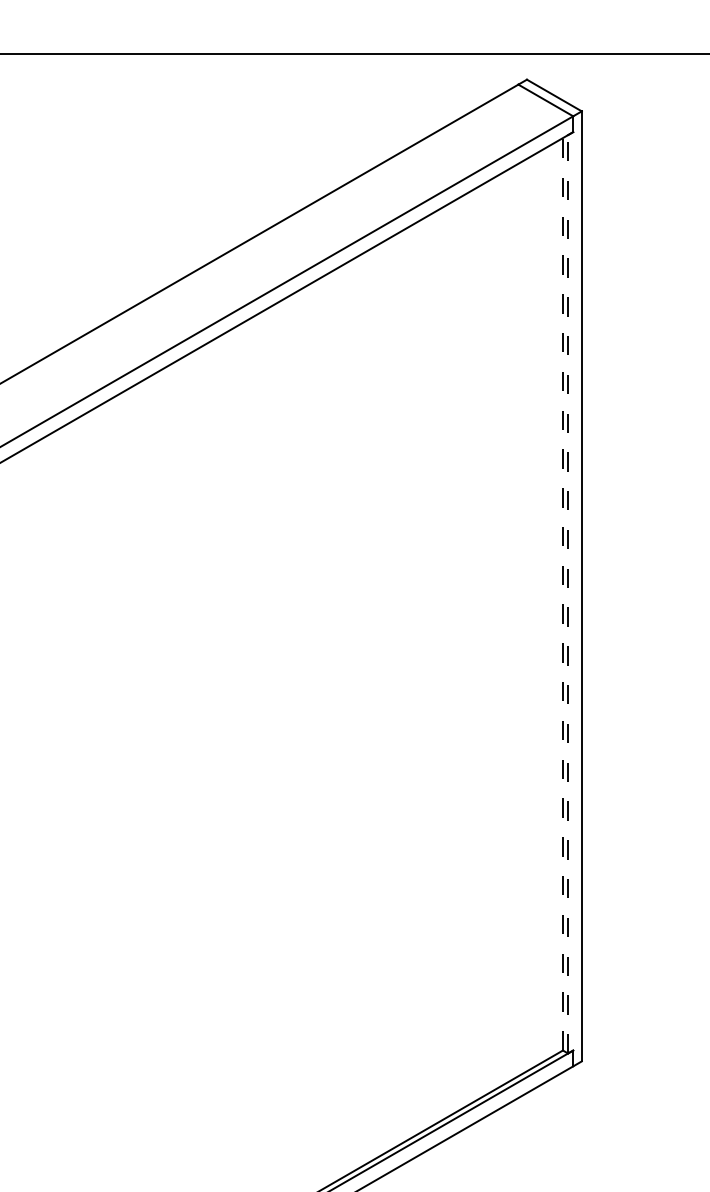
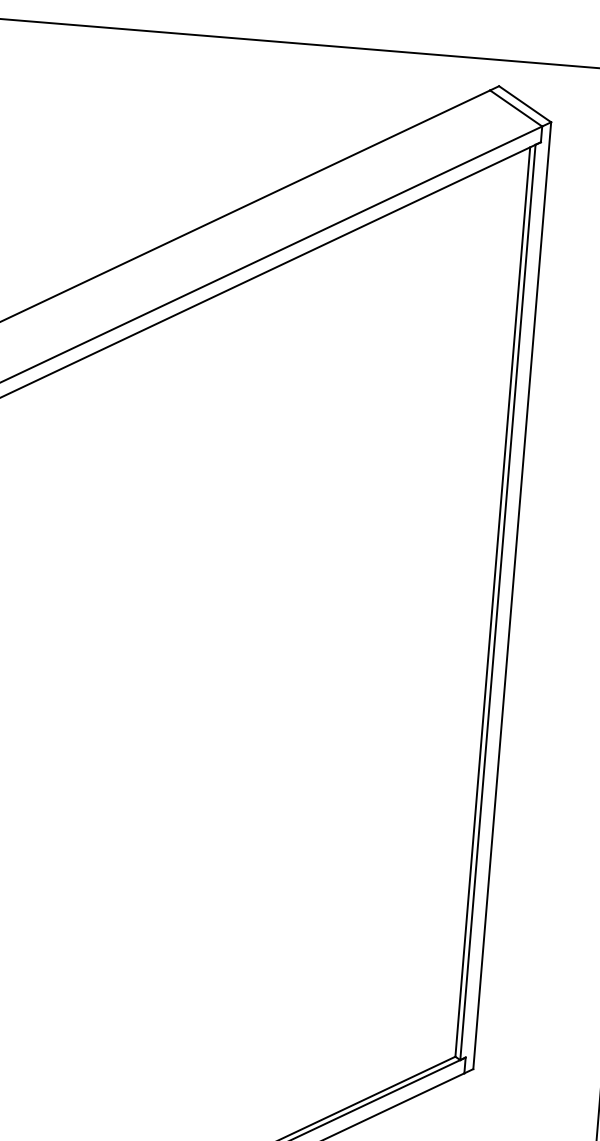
line: (562, 593) -> (492, 601), dashed -> solid
line: (568, 593) -> (498, 601), dashed -> solid

